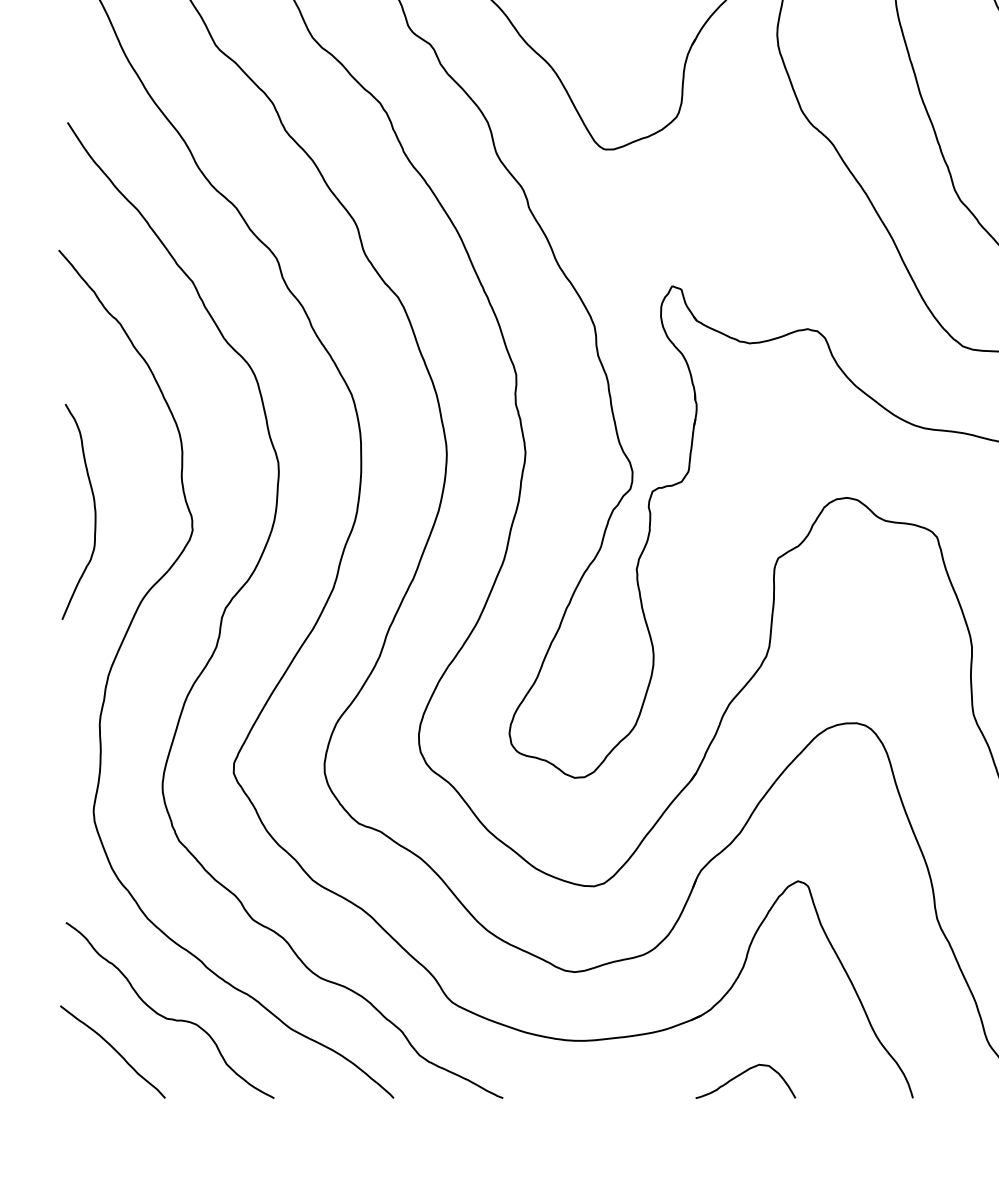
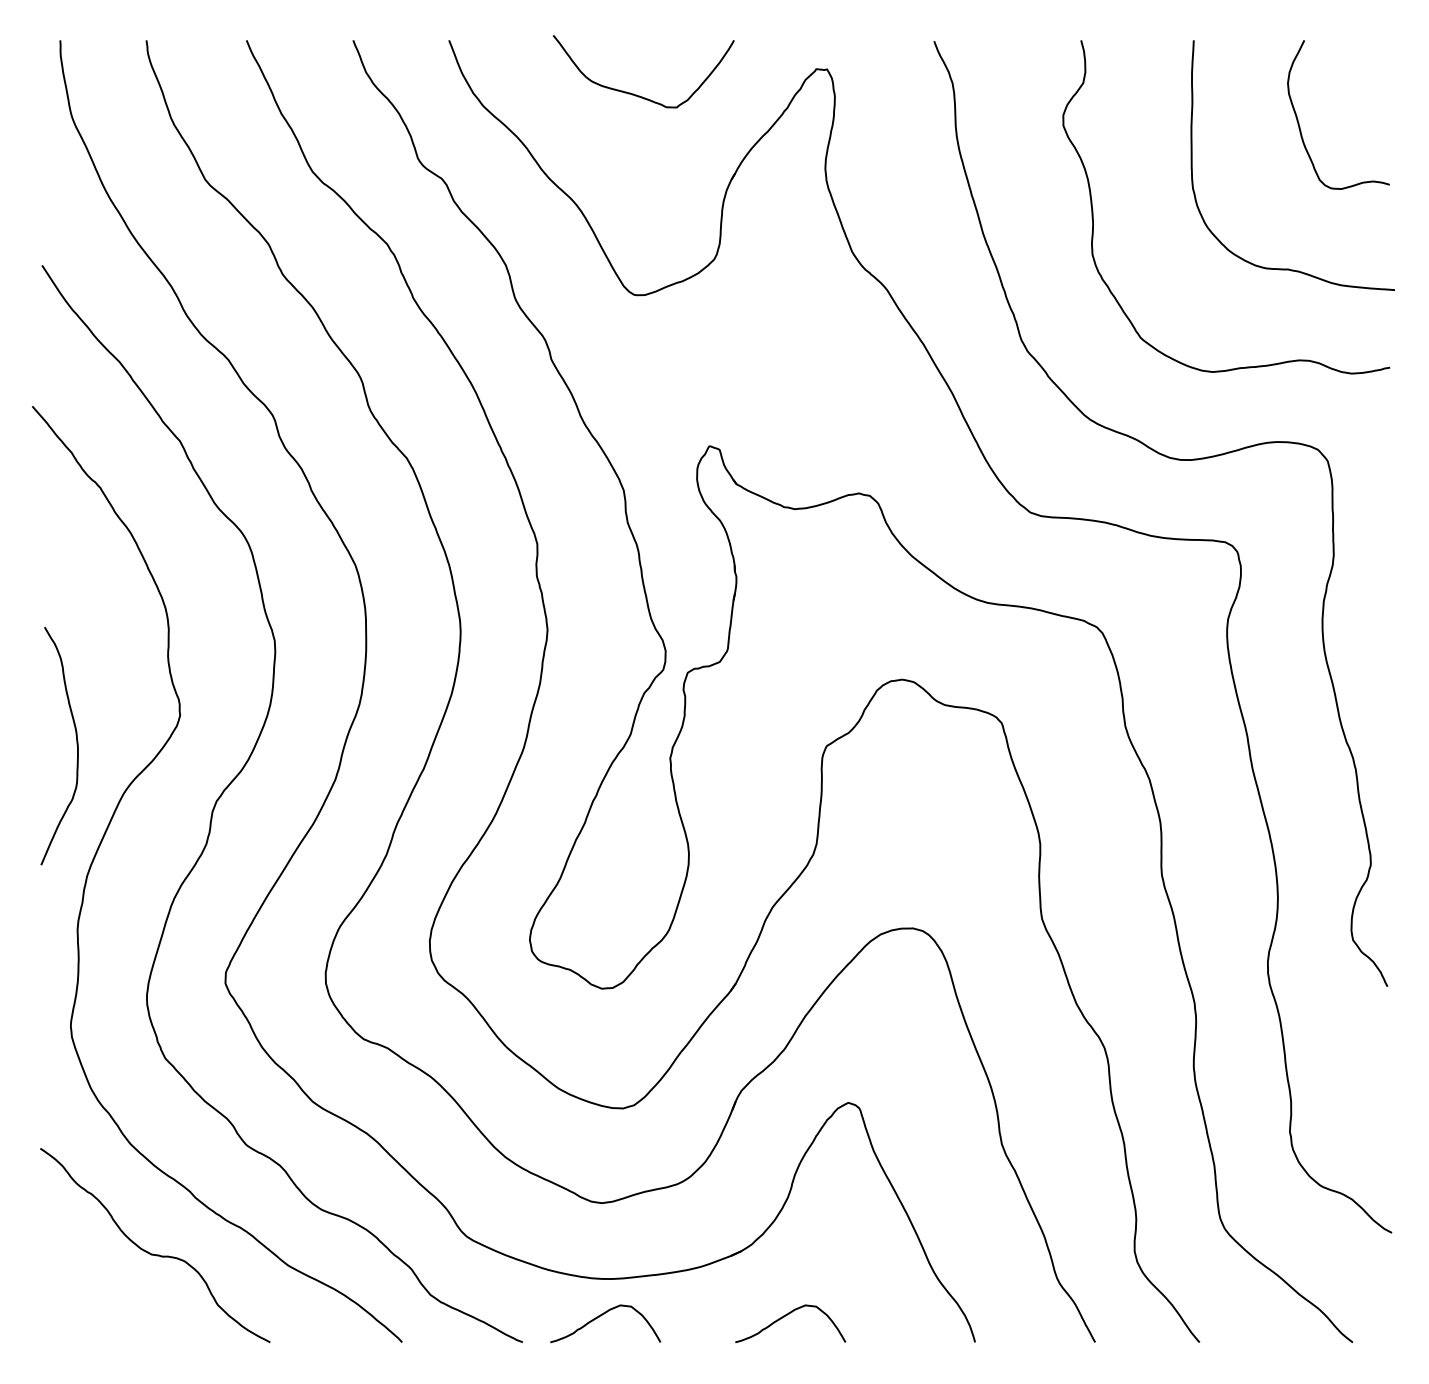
curve: (94, 511) -> (76, 745), moved
curve: (114, 1050) -> (93, 1289), removed
curve: (574, 1074) -> (601, 1316), added

